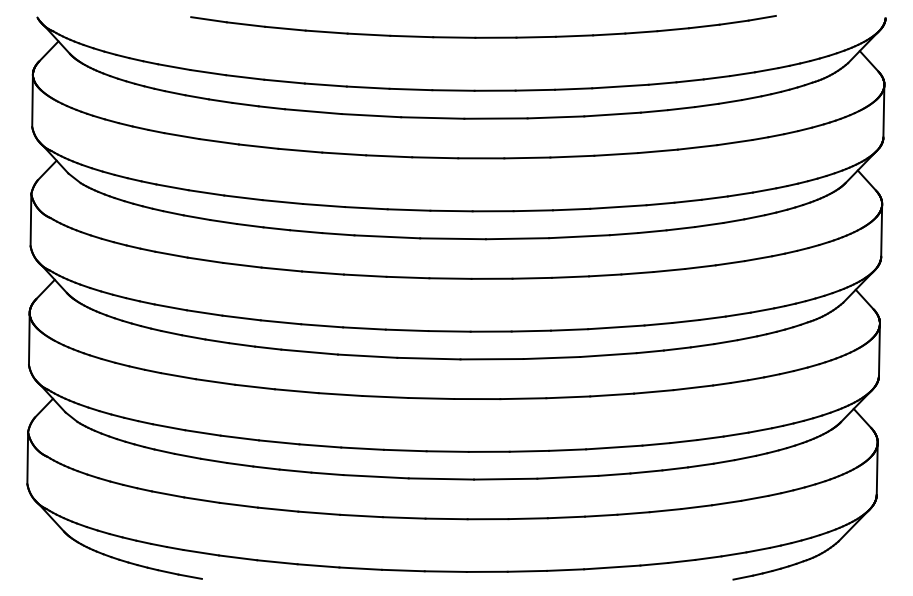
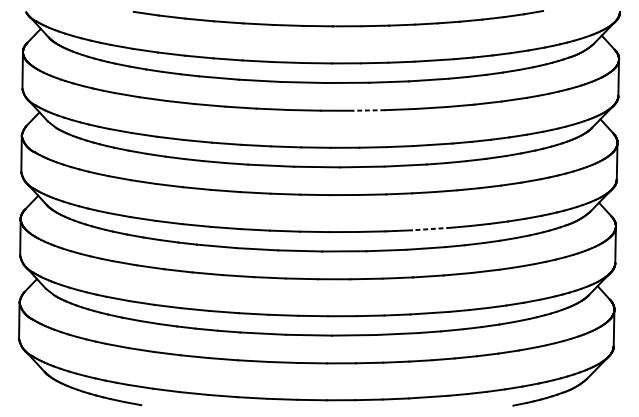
line: (526, 157) -> (368, 110), solid -> dashed
line: (615, 327) -> (430, 229), solid -> dashed

